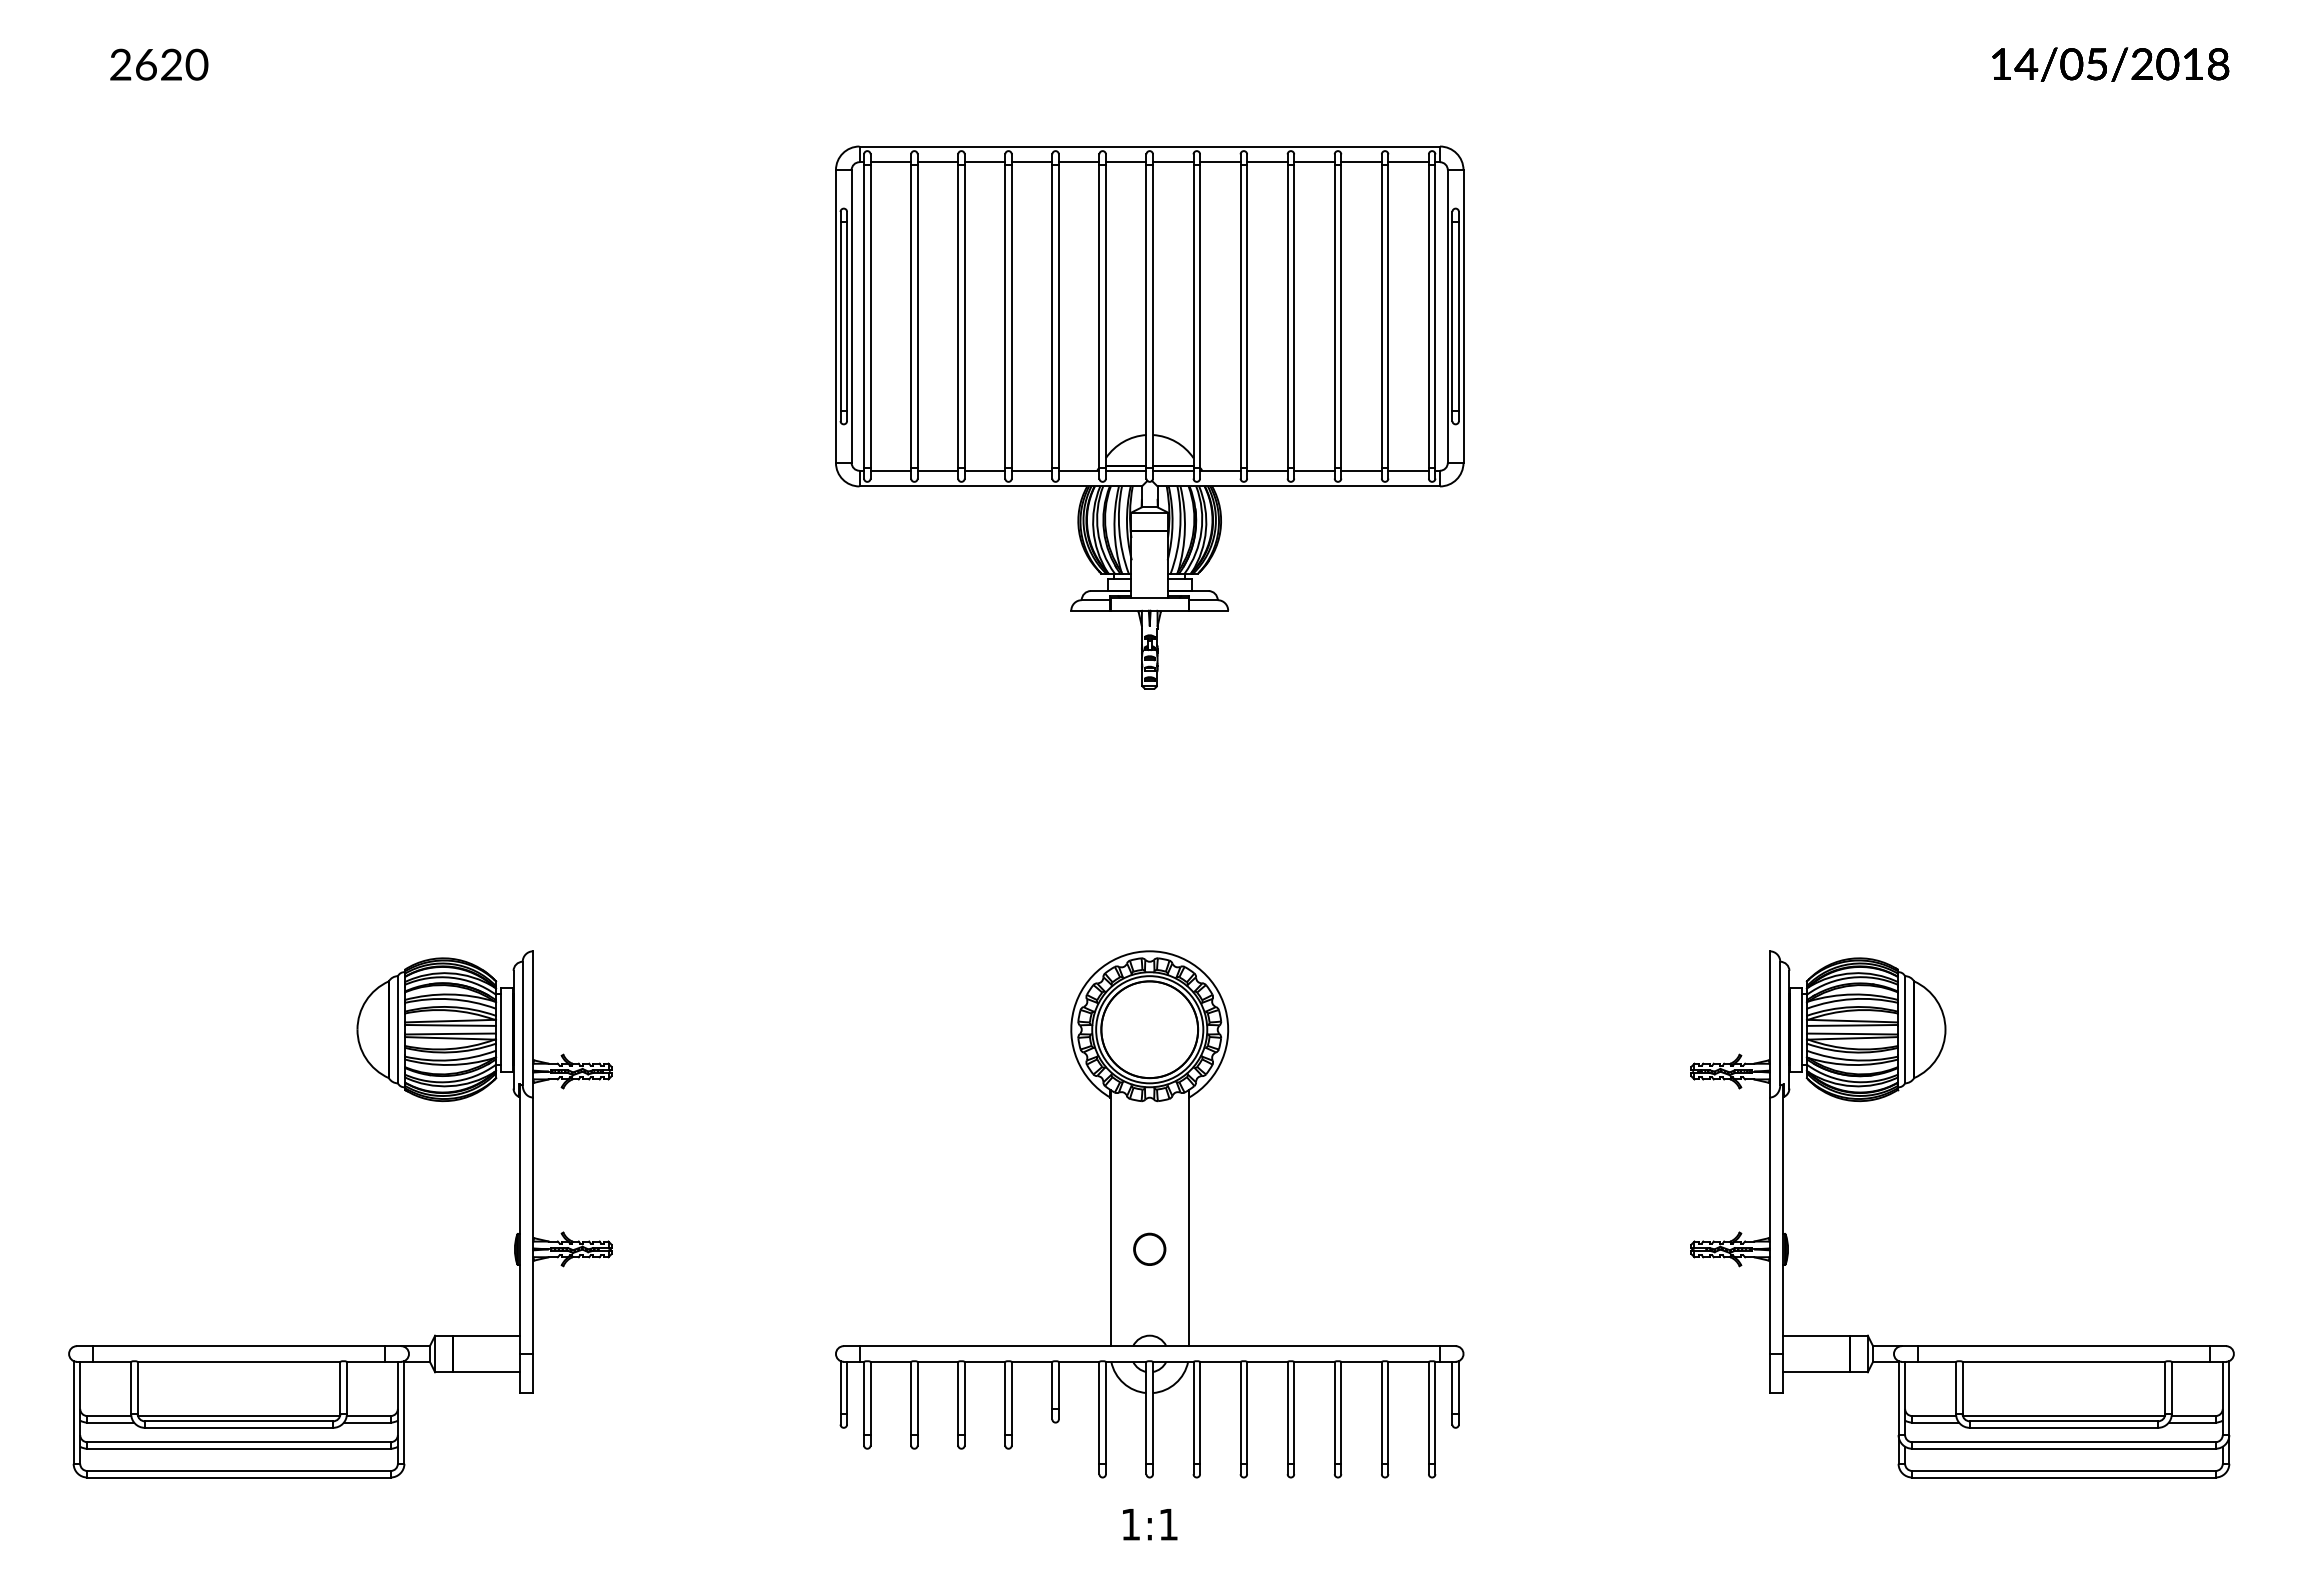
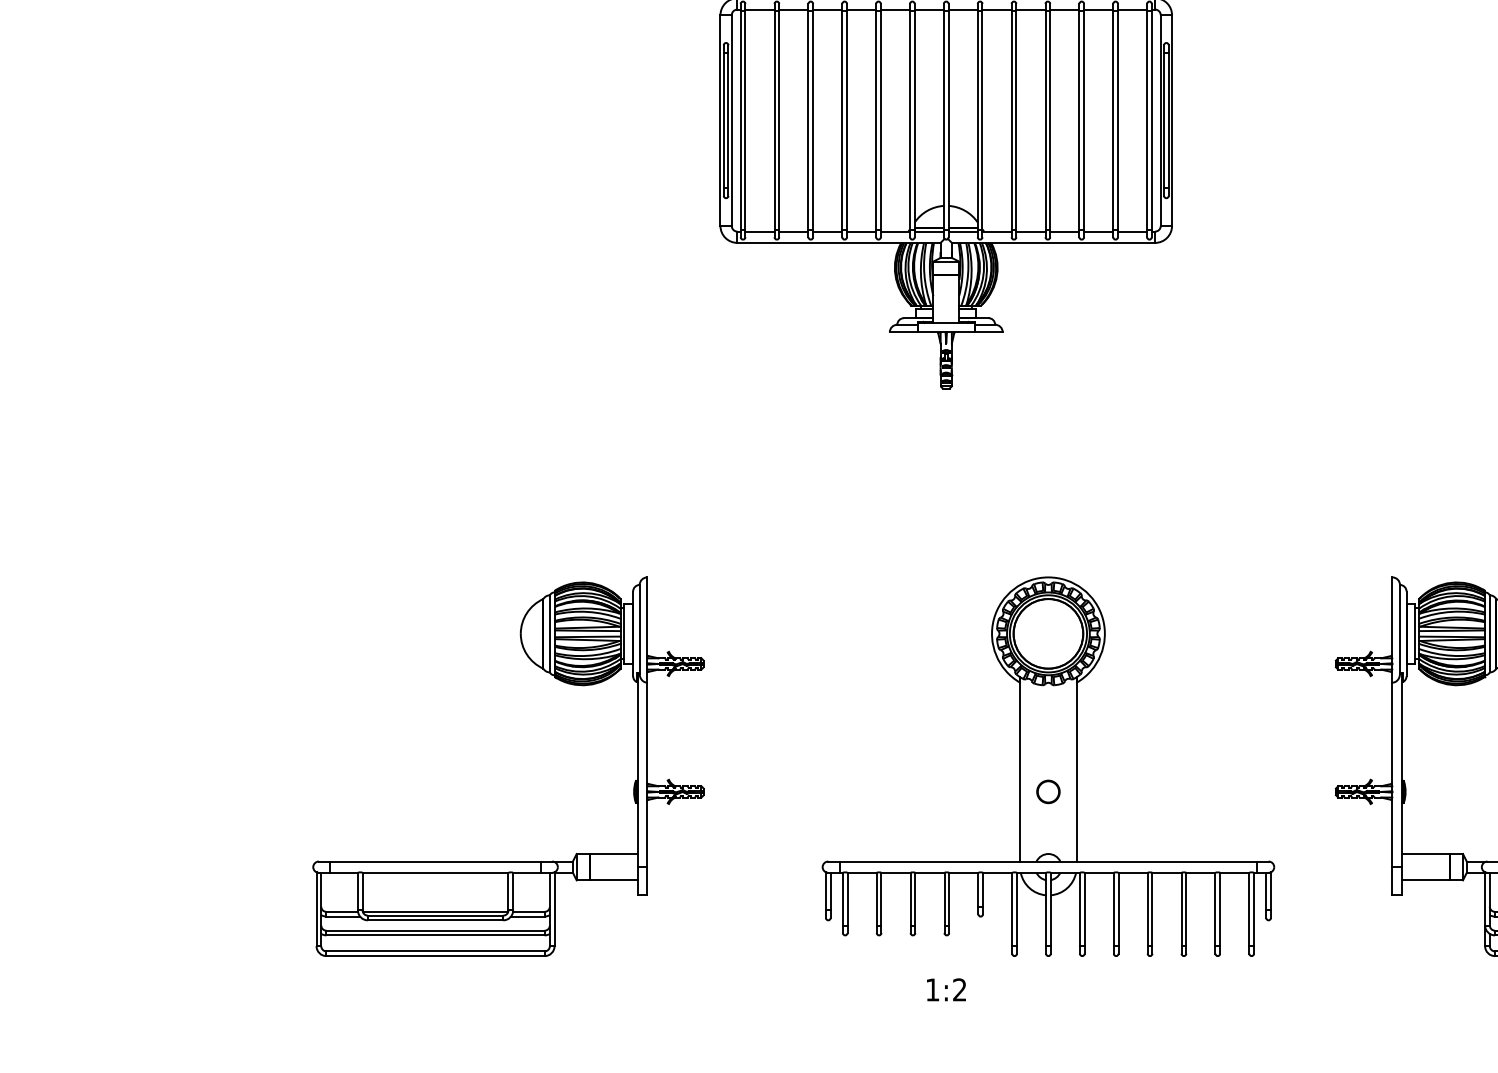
part: (1149, 1214) -> (1048, 766), moved
part: (340, 1345) -> (508, 861), moved
text: (1168, 1524) -> (959, 989), 1:1 -> 1:2

